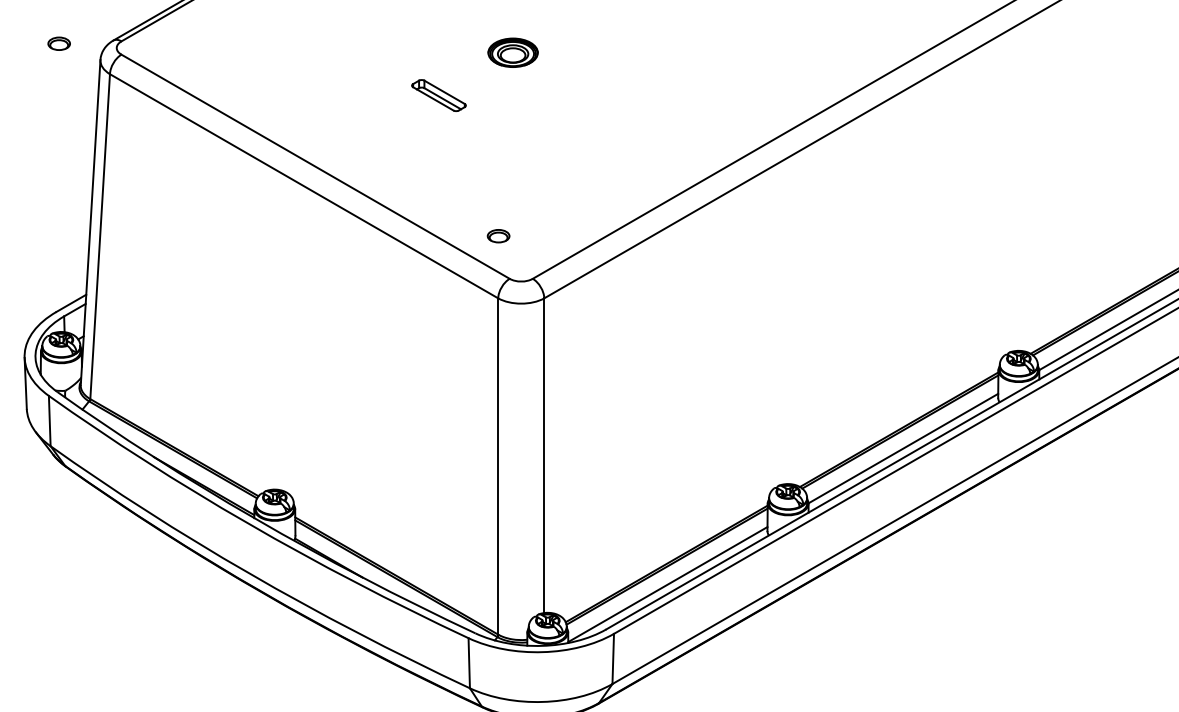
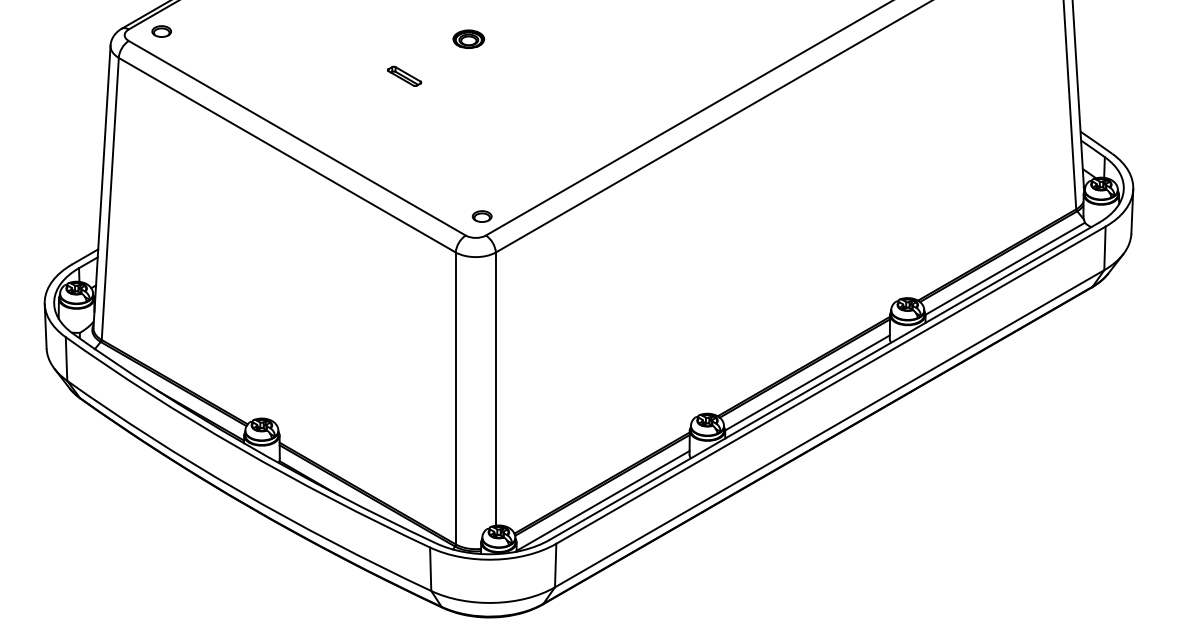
part: (58, 43) -> (161, 31), moved
part: (512, 51) -> (468, 38), size x0.71
part: (439, 94) -> (404, 75), size x0.71
part: (497, 236) -> (481, 216), moved

